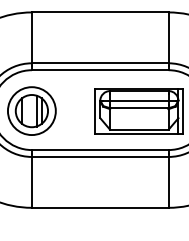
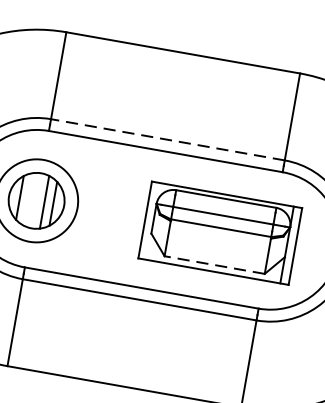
line: (99, 63) -> (166, 139), solid -> dashed
line: (138, 129) -> (213, 264), solid -> dashed

